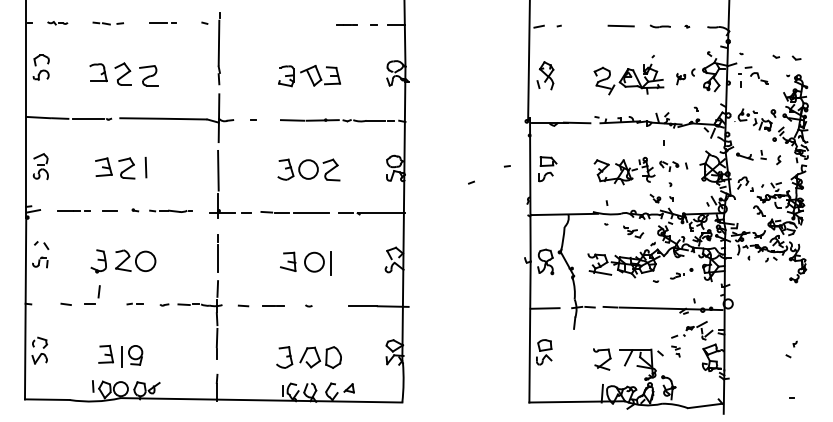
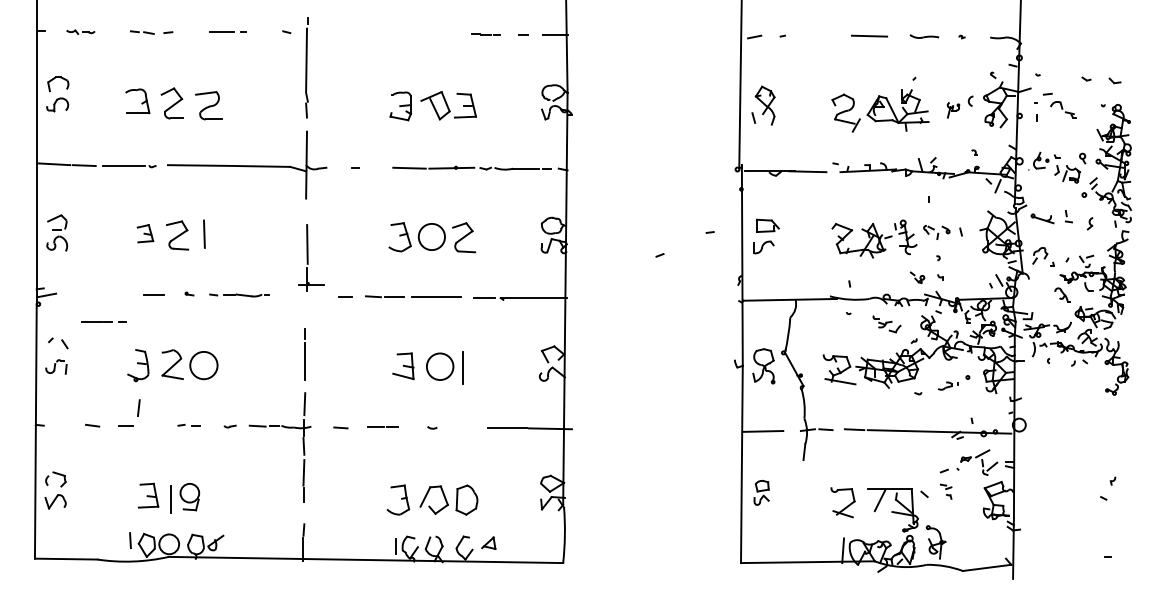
part: (103, 167) -> (145, 233), size x0.7
part: (222, 184) -> (311, 257), size x0.7
line: (73, 210) -> (103, 321), moved
part: (544, 352) -> (761, 492), size x0.7

